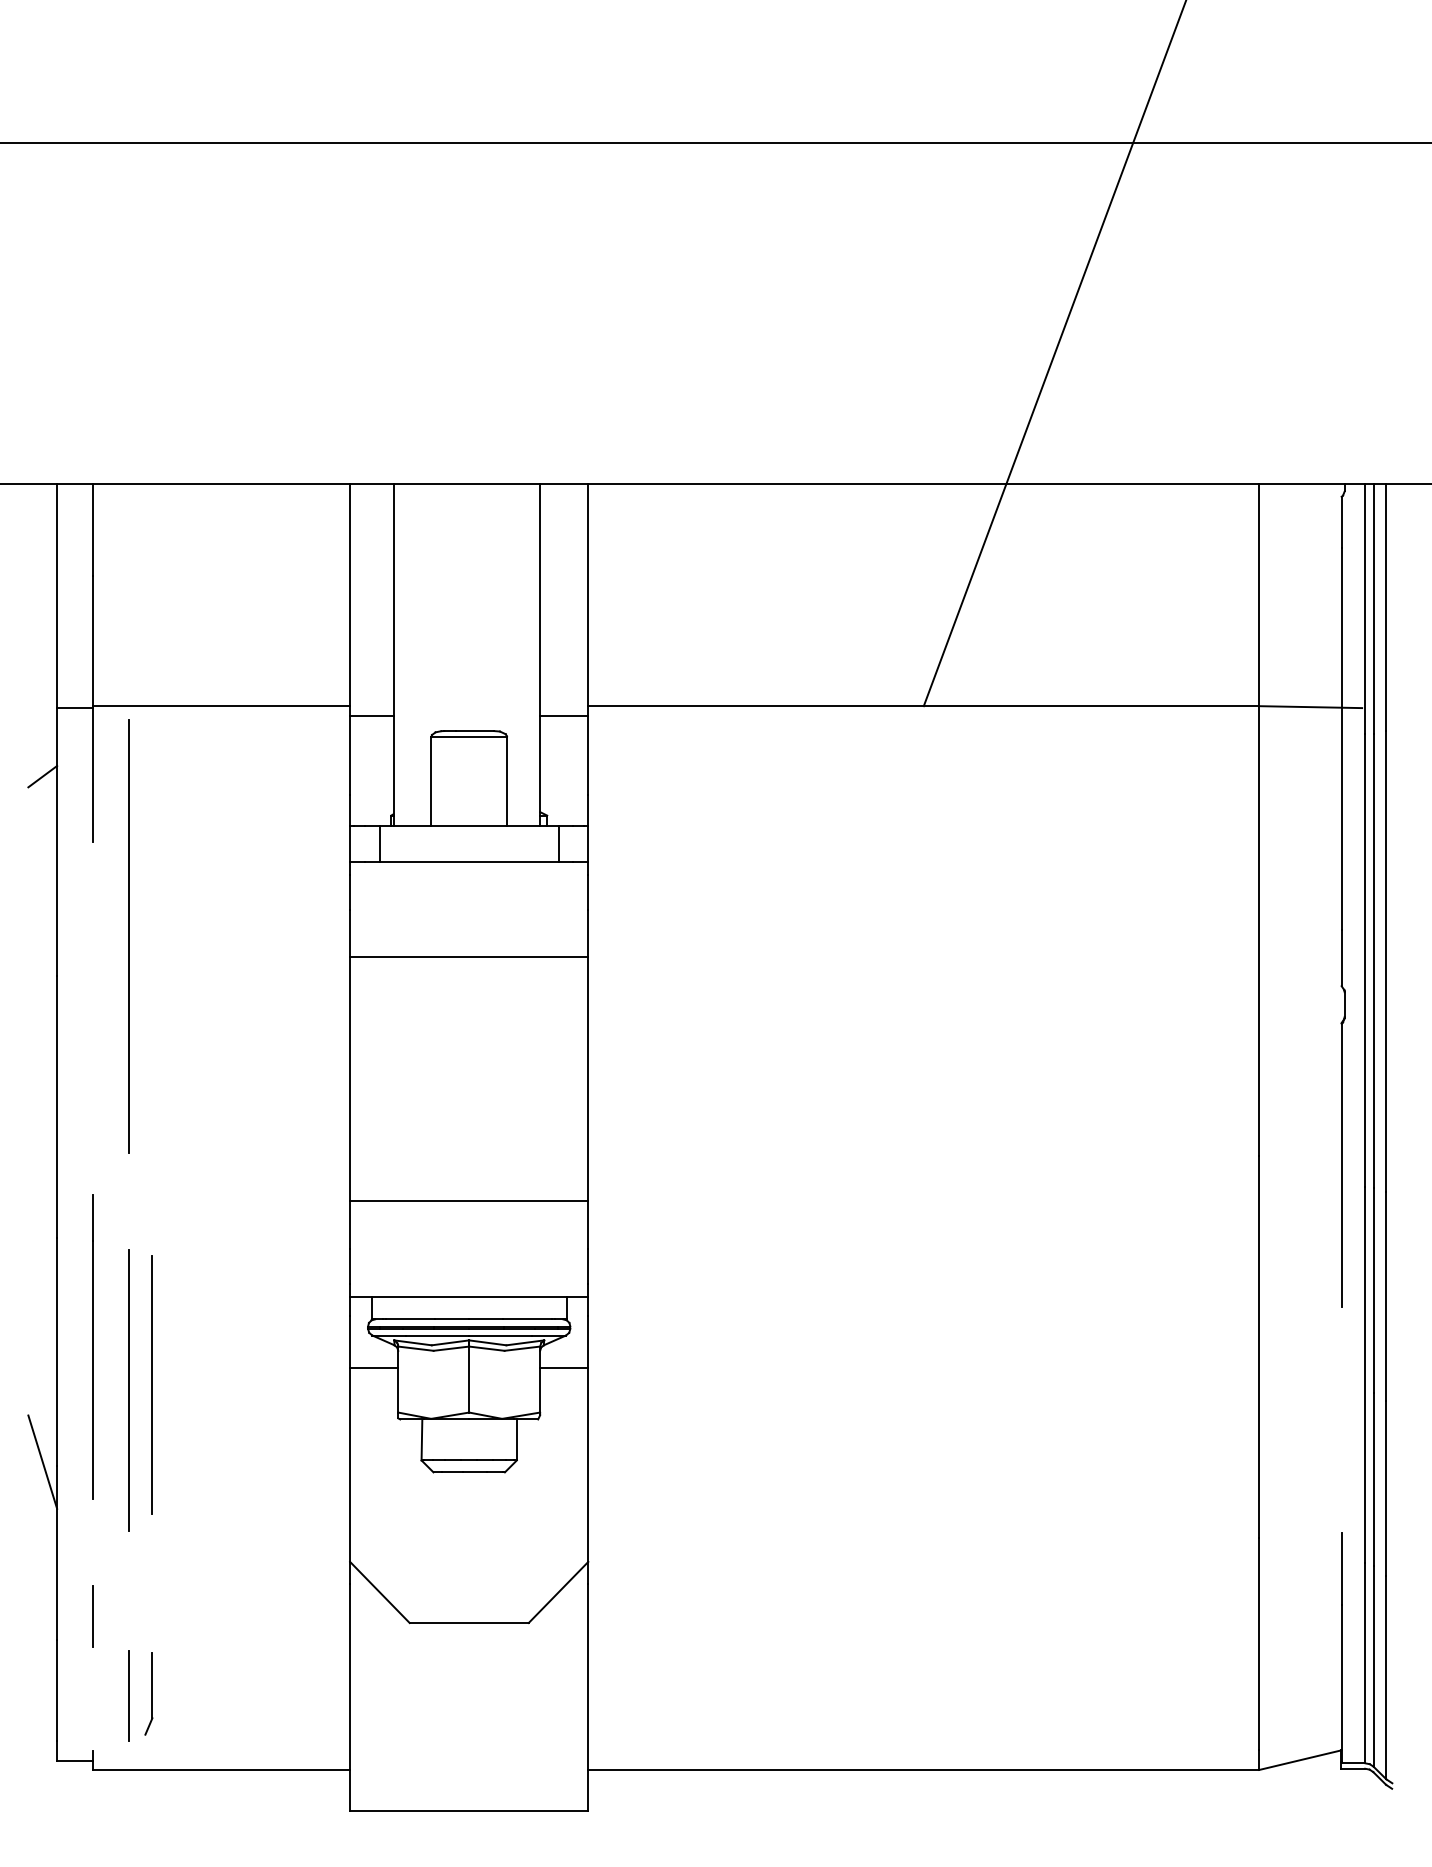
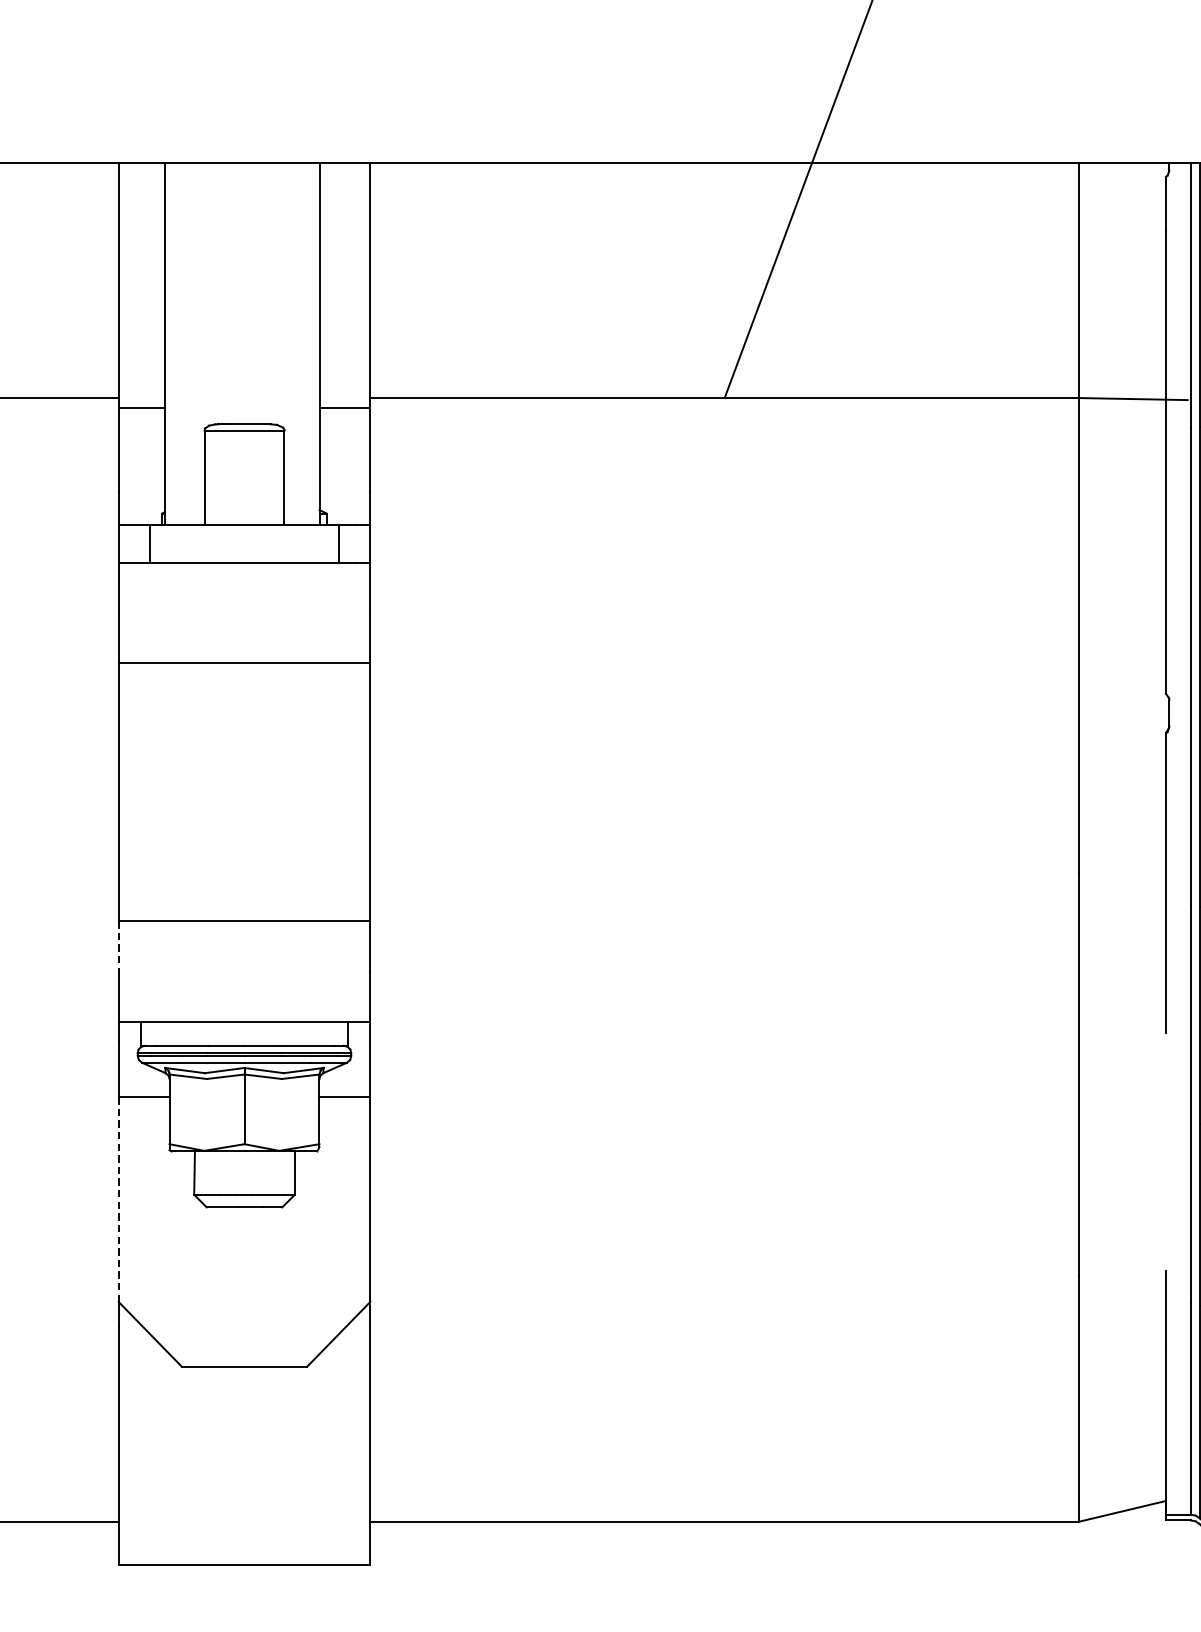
line: (350, 1225) -> (119, 946), solid -> dashed
line: (350, 1464) -> (119, 1199), solid -> dashed

